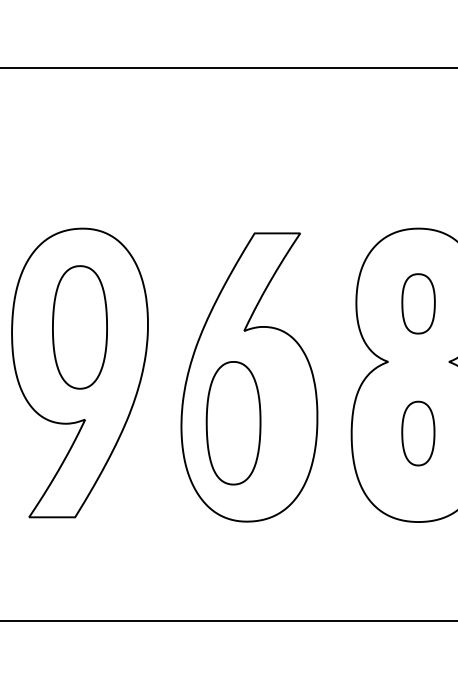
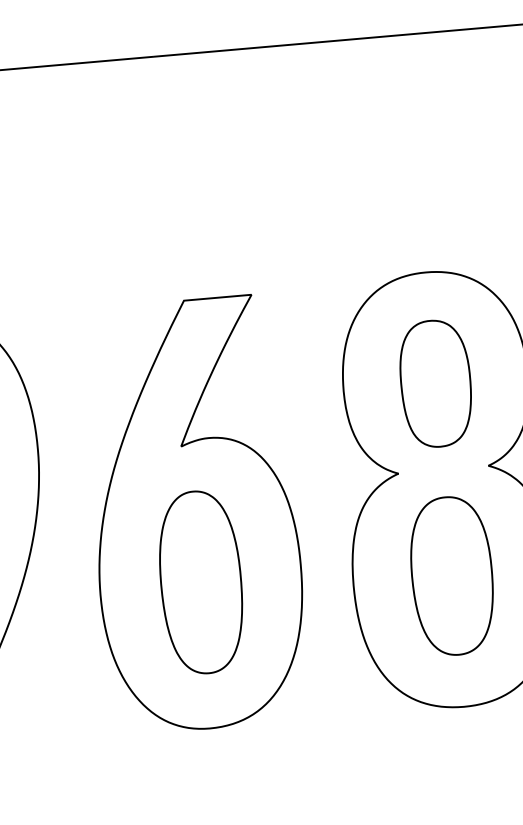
part: (418, 303) -> (435, 383), size x1.43
part: (233, 423) -> (200, 582), moved
part: (418, 433) -> (452, 575), size x1.67

